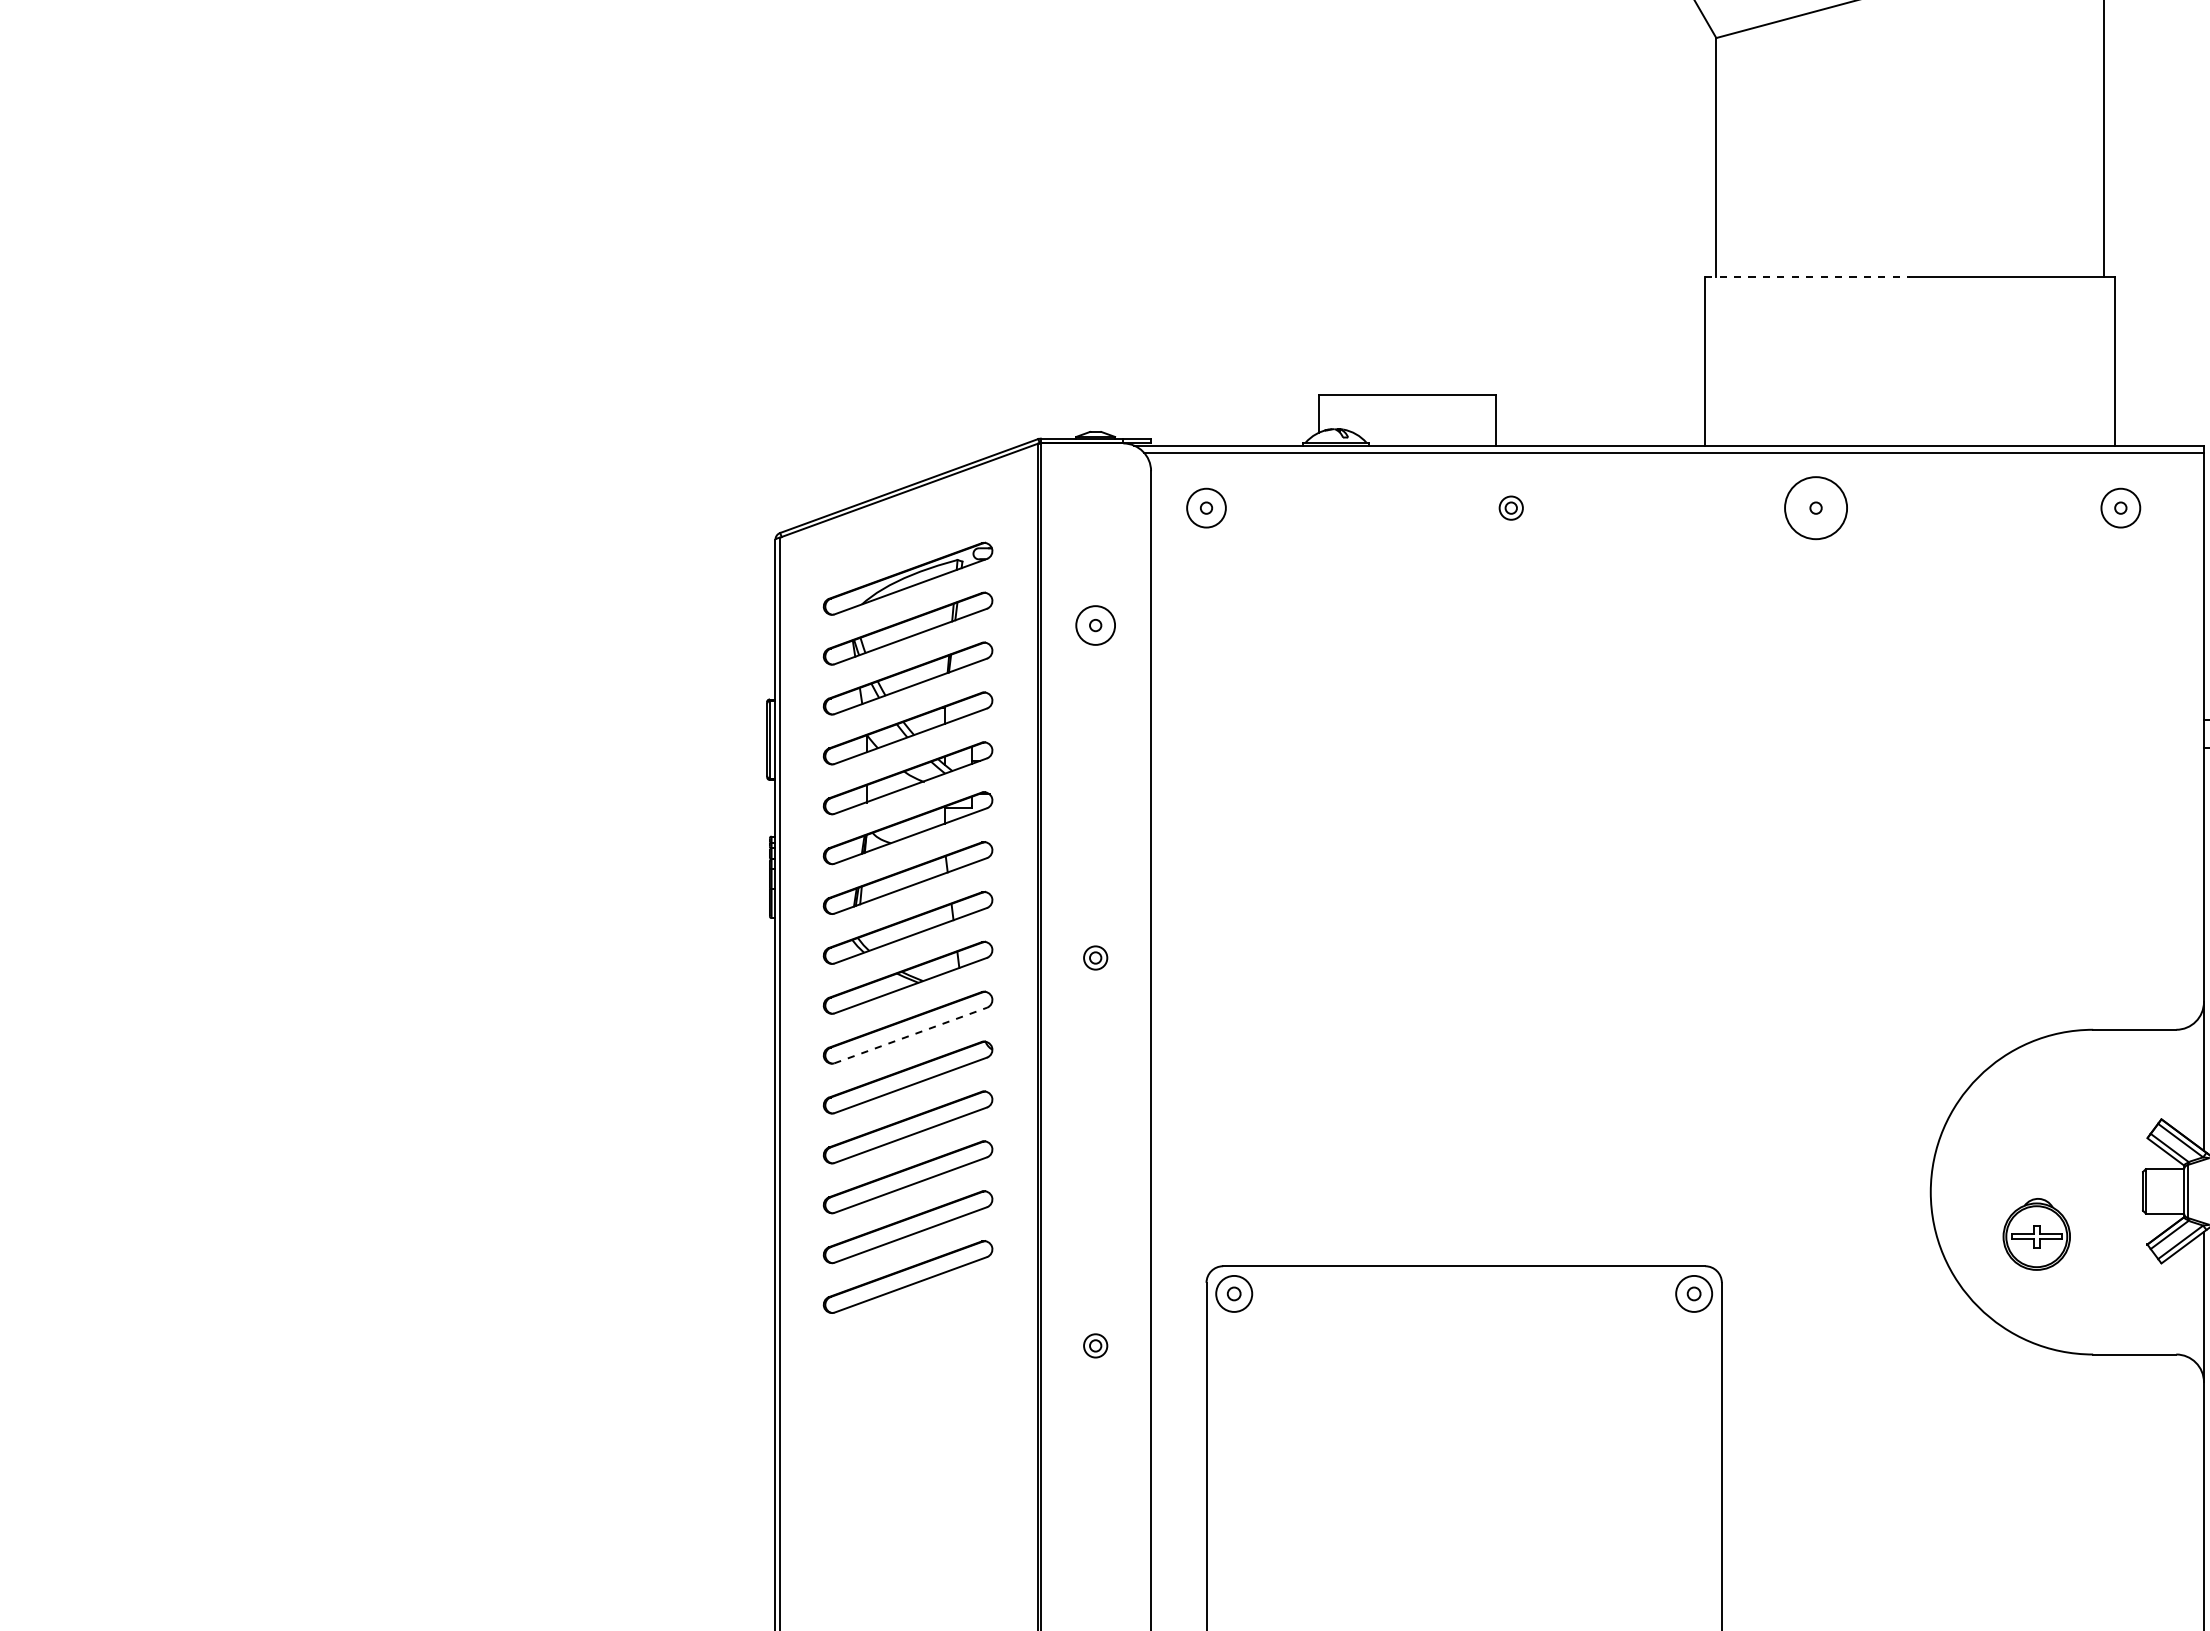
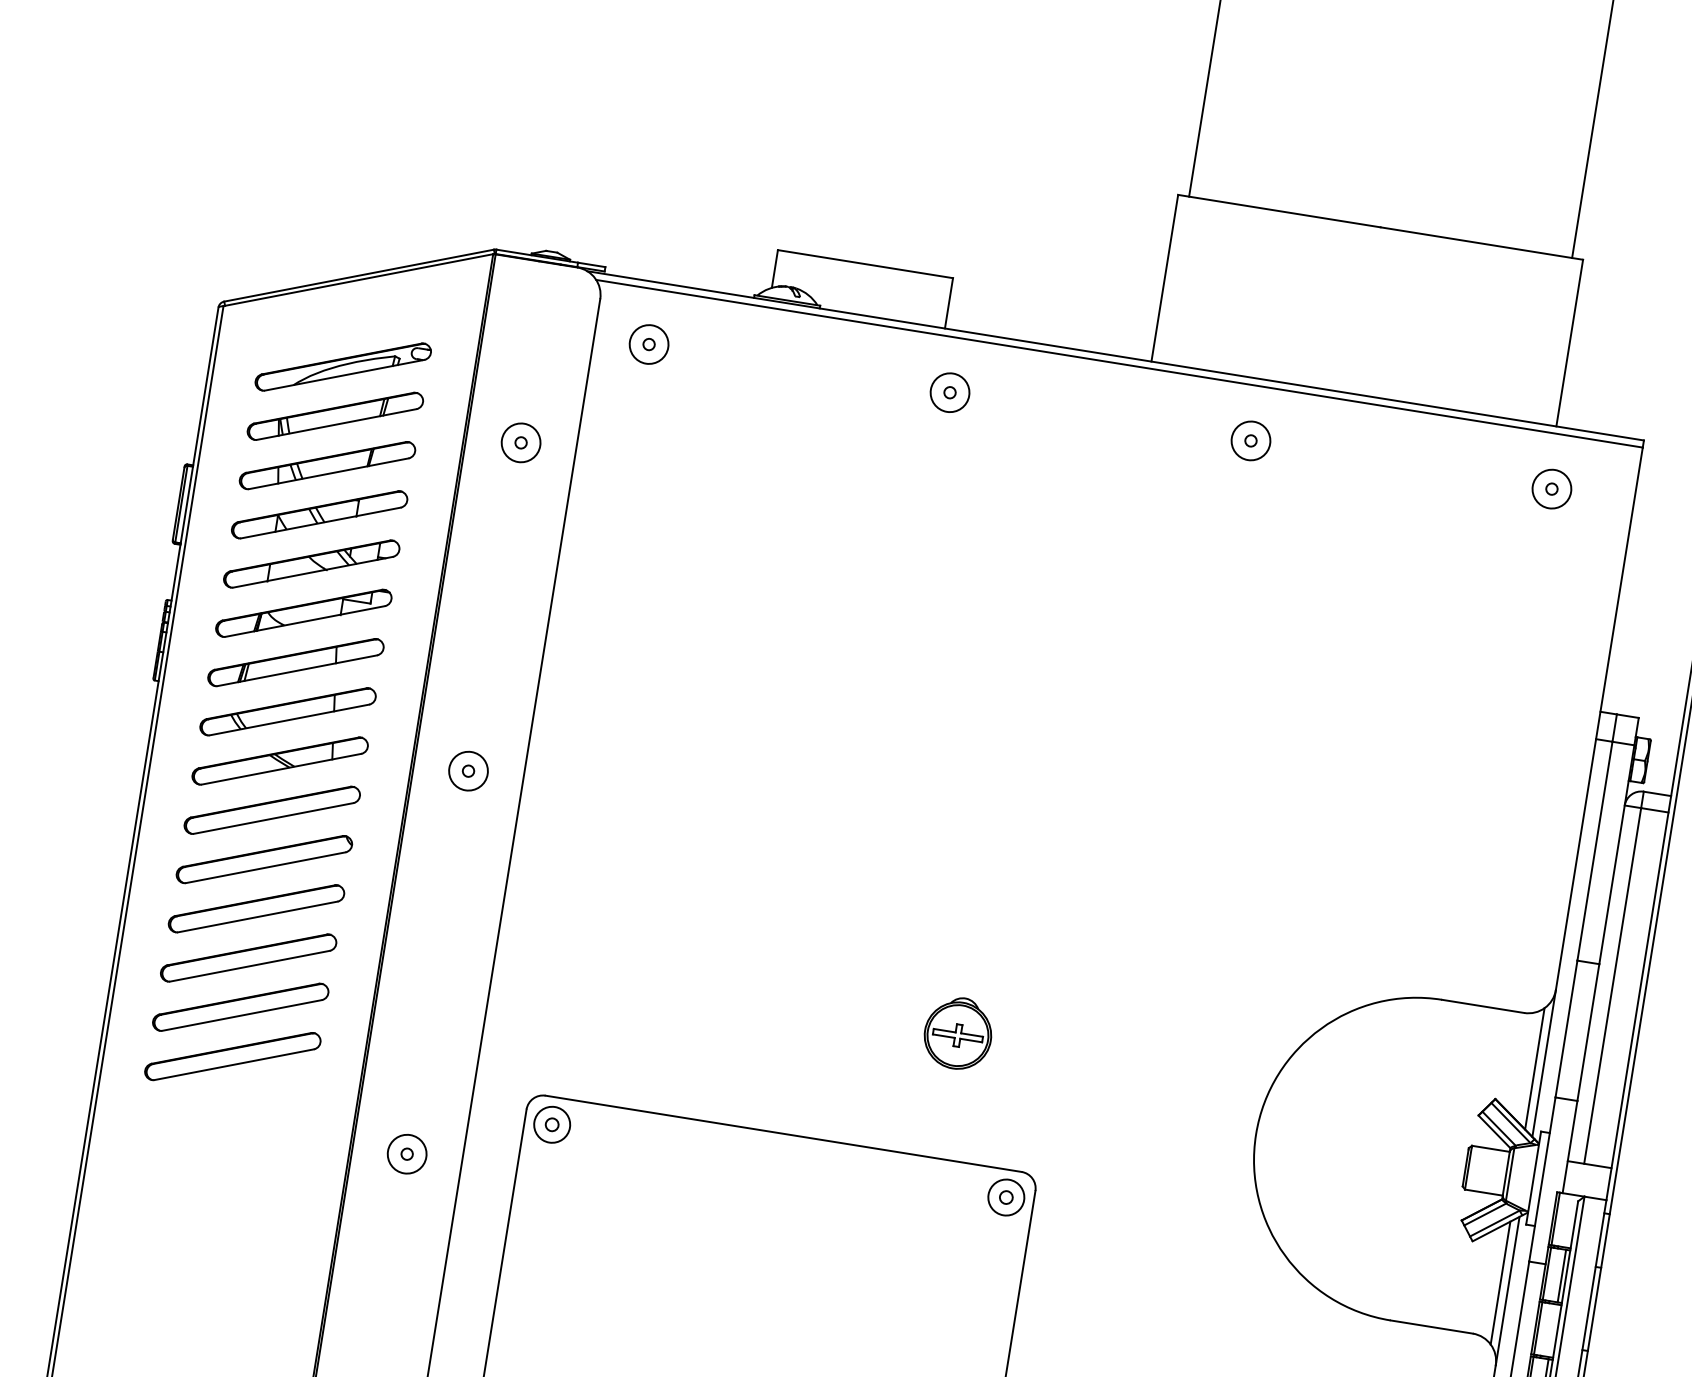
line: (1807, 276) -> (1279, 210), dashed -> solid
circle: (1510, 507) -> (949, 391), size x1.67
circle: (1815, 507) -> (1250, 440), size x0.62
circle: (1095, 957) -> (468, 770), size x1.67
line: (911, 1035) -> (274, 818), dashed -> solid
line: (2195, 1082) -> (1534, 1068), added
part: (2036, 1234) -> (958, 1033), moved
line: (2195, 1300) -> (1500, 1283), added
circle: (1095, 1345) -> (407, 1153), size x1.67

